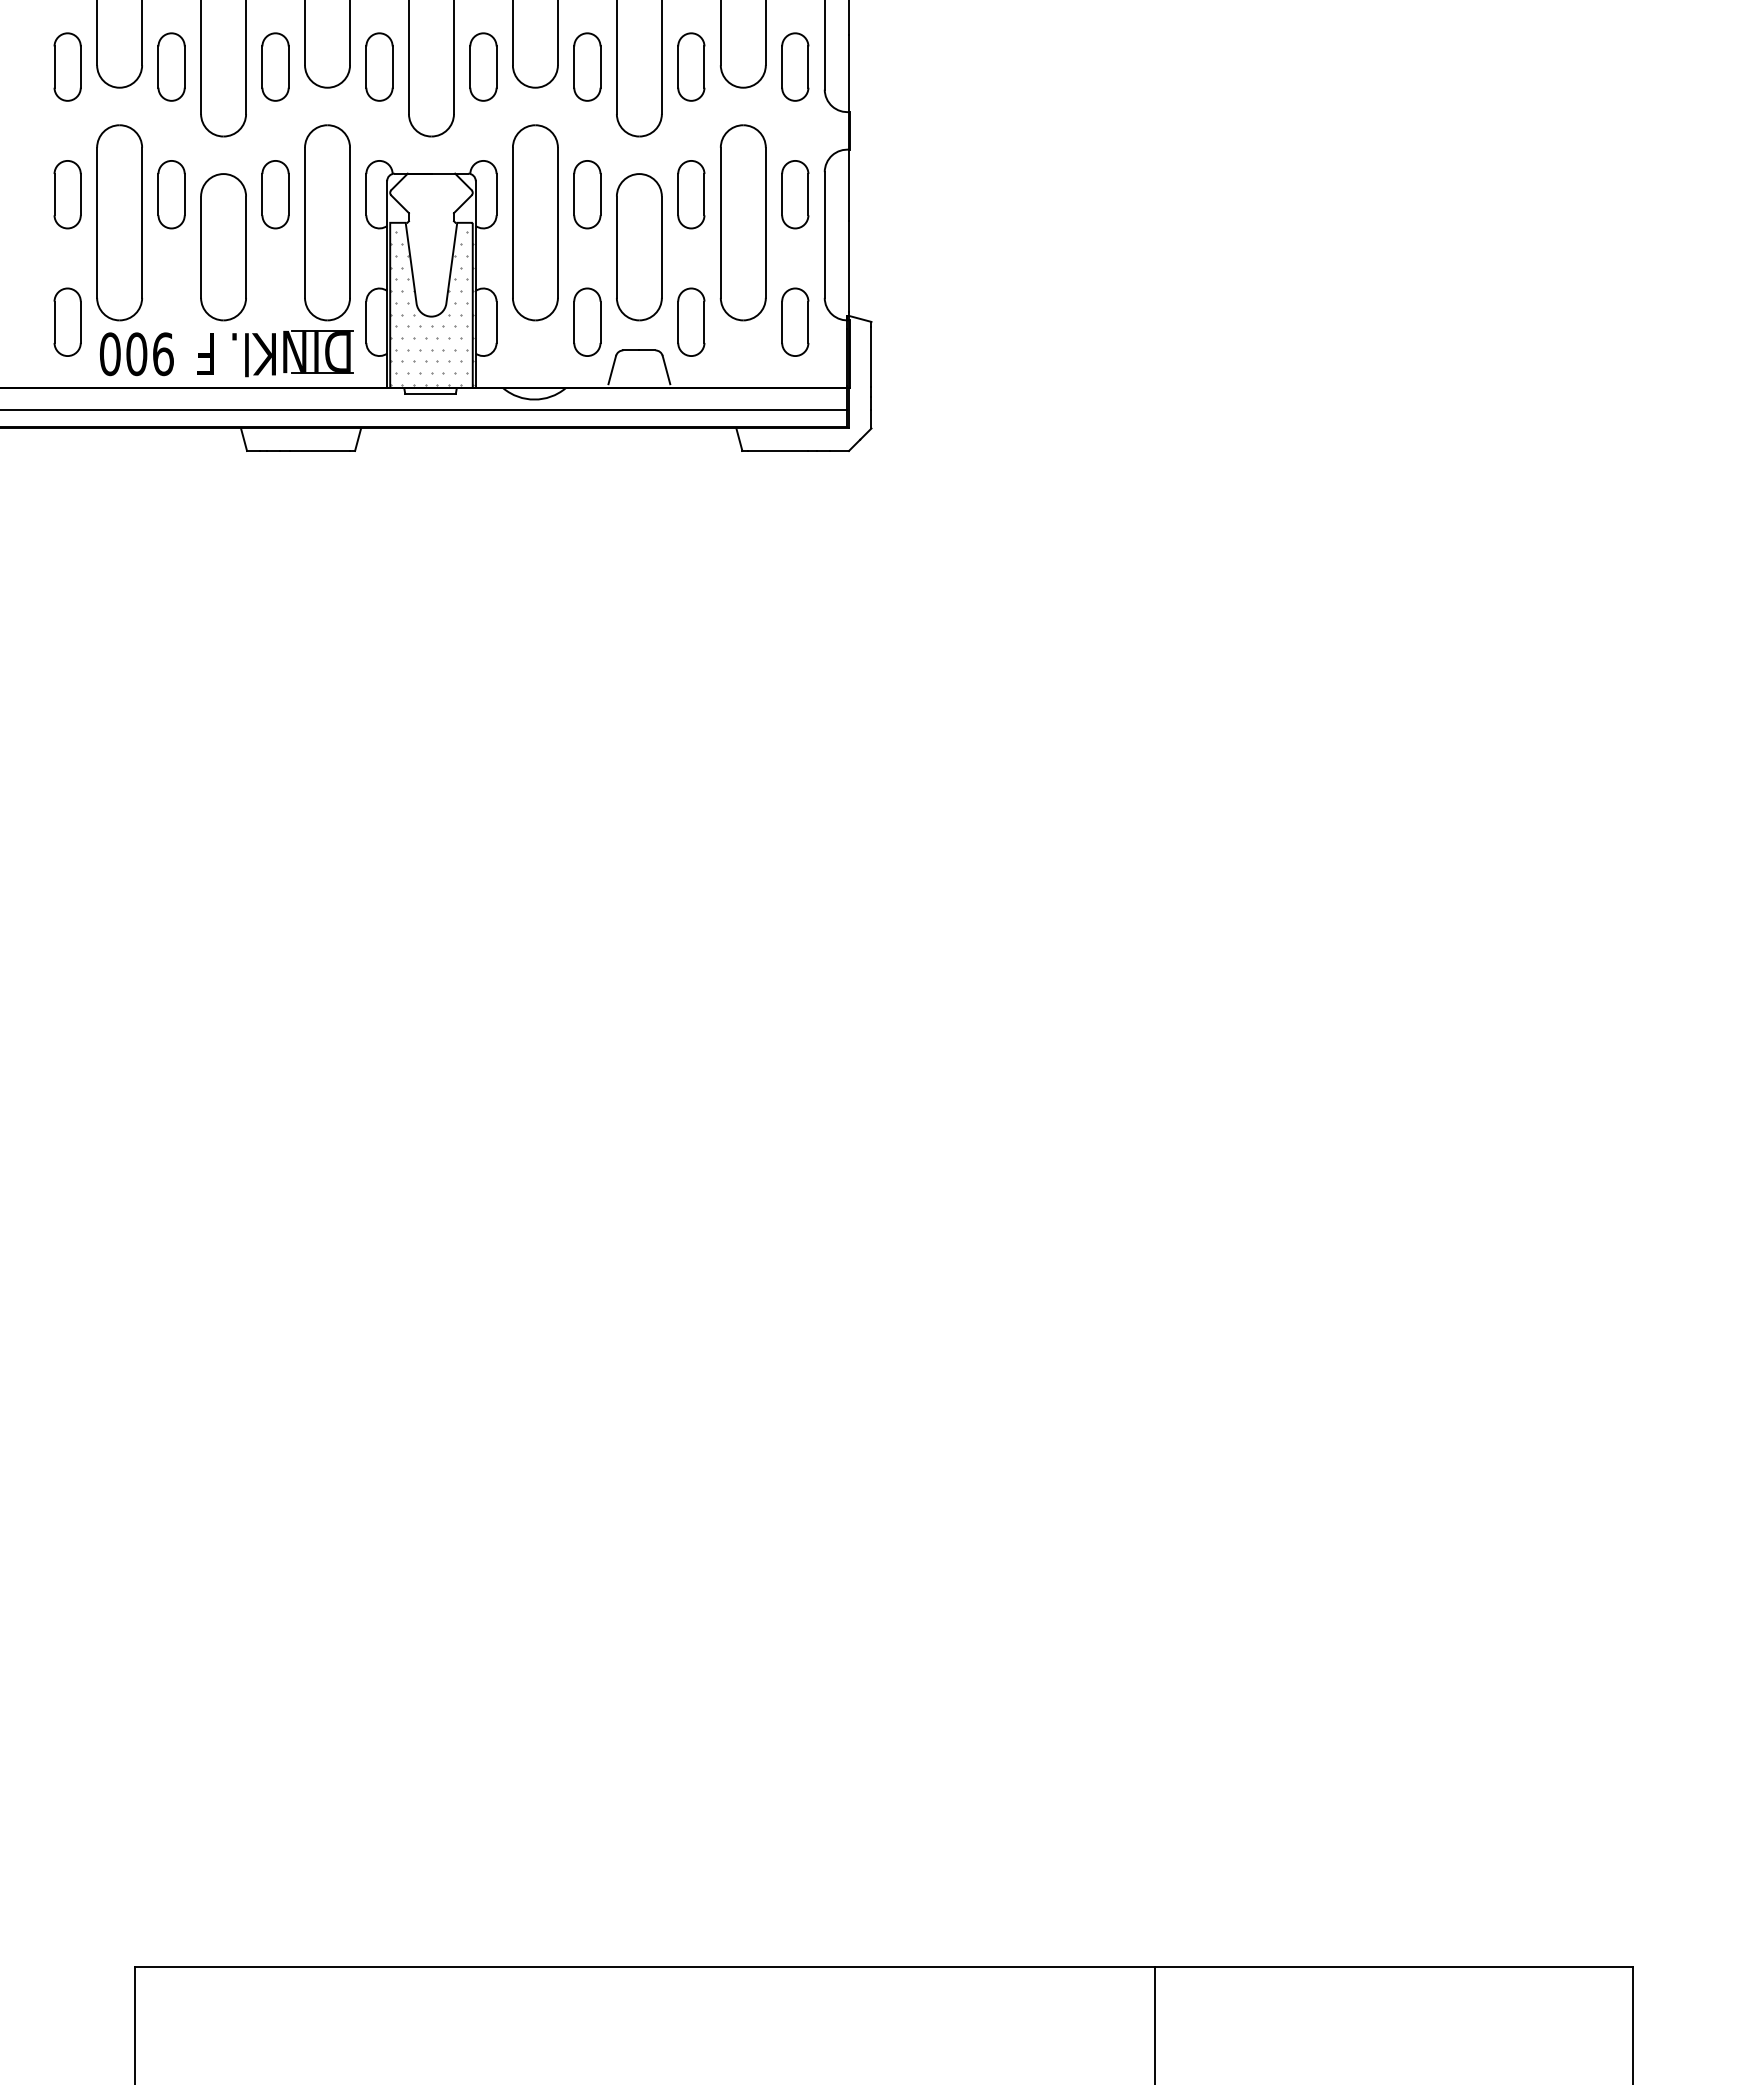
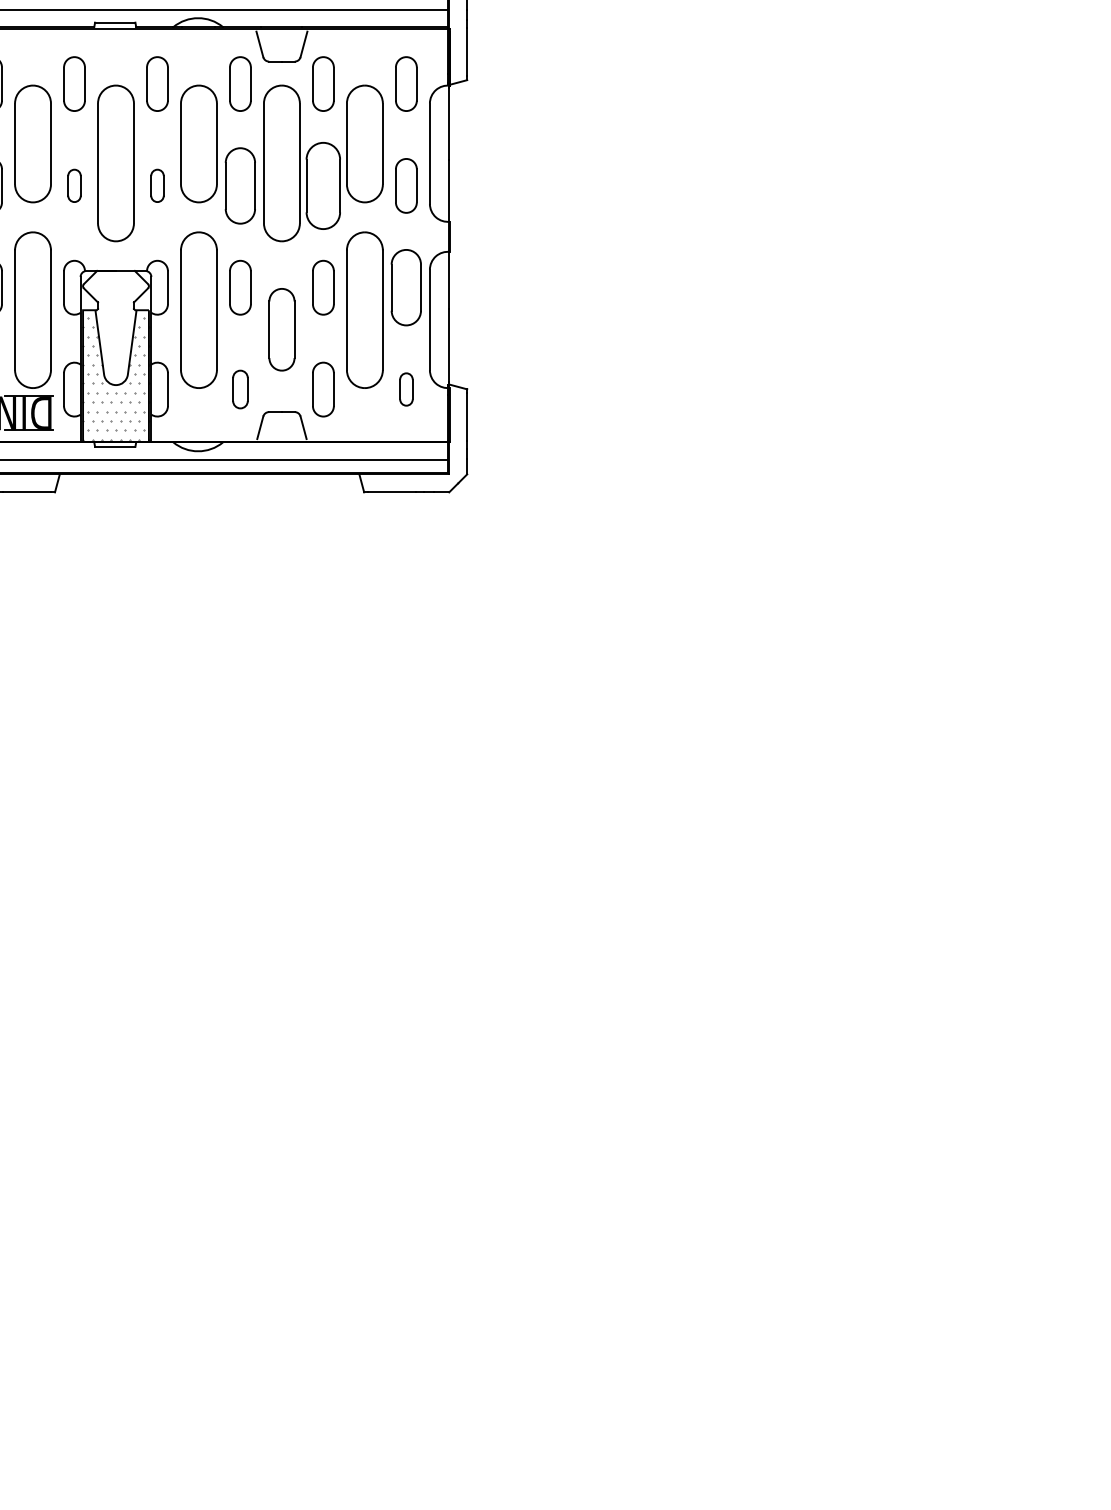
part: (379, 66) -> (74, 185), size x0.6
part: (483, 66) -> (157, 185), size x0.6
part: (587, 66) -> (240, 185), size x1.4
part: (691, 66) -> (323, 185), size x1.6
part: (795, 194) -> (406, 287), size x1.4
part: (639, 247) -> (282, 329), size x0.7
part: (587, 321) -> (240, 388), size x0.7
part: (795, 321) -> (406, 388), size x0.6

